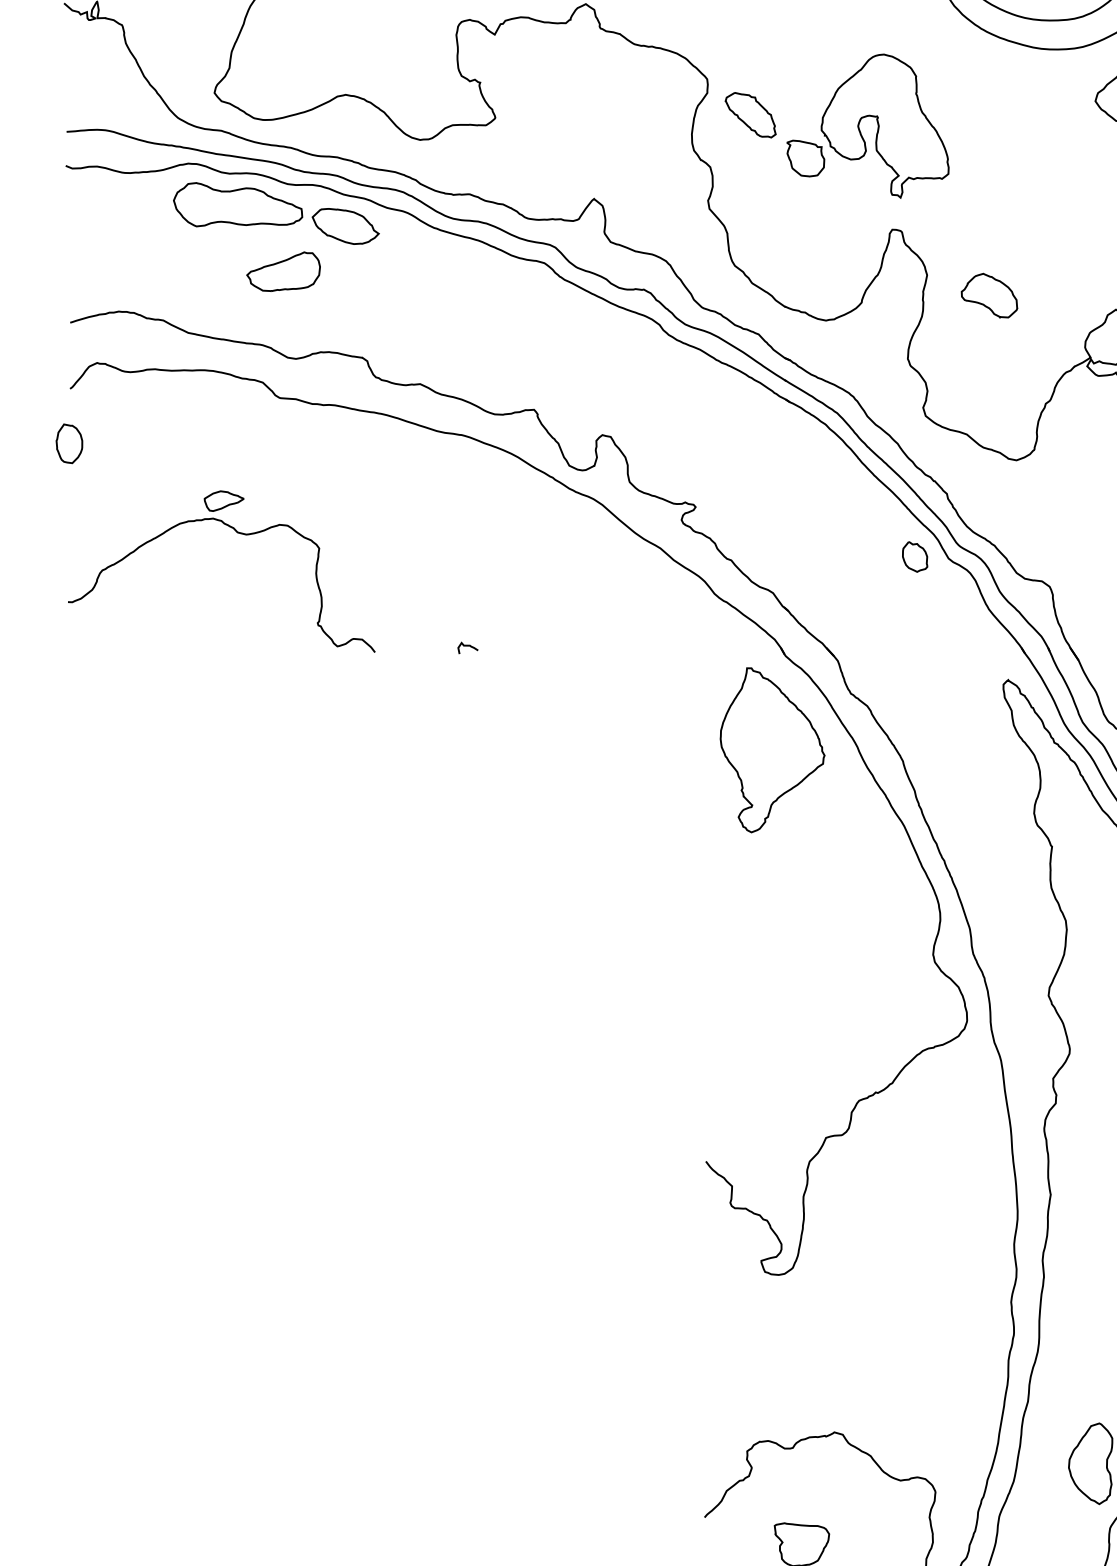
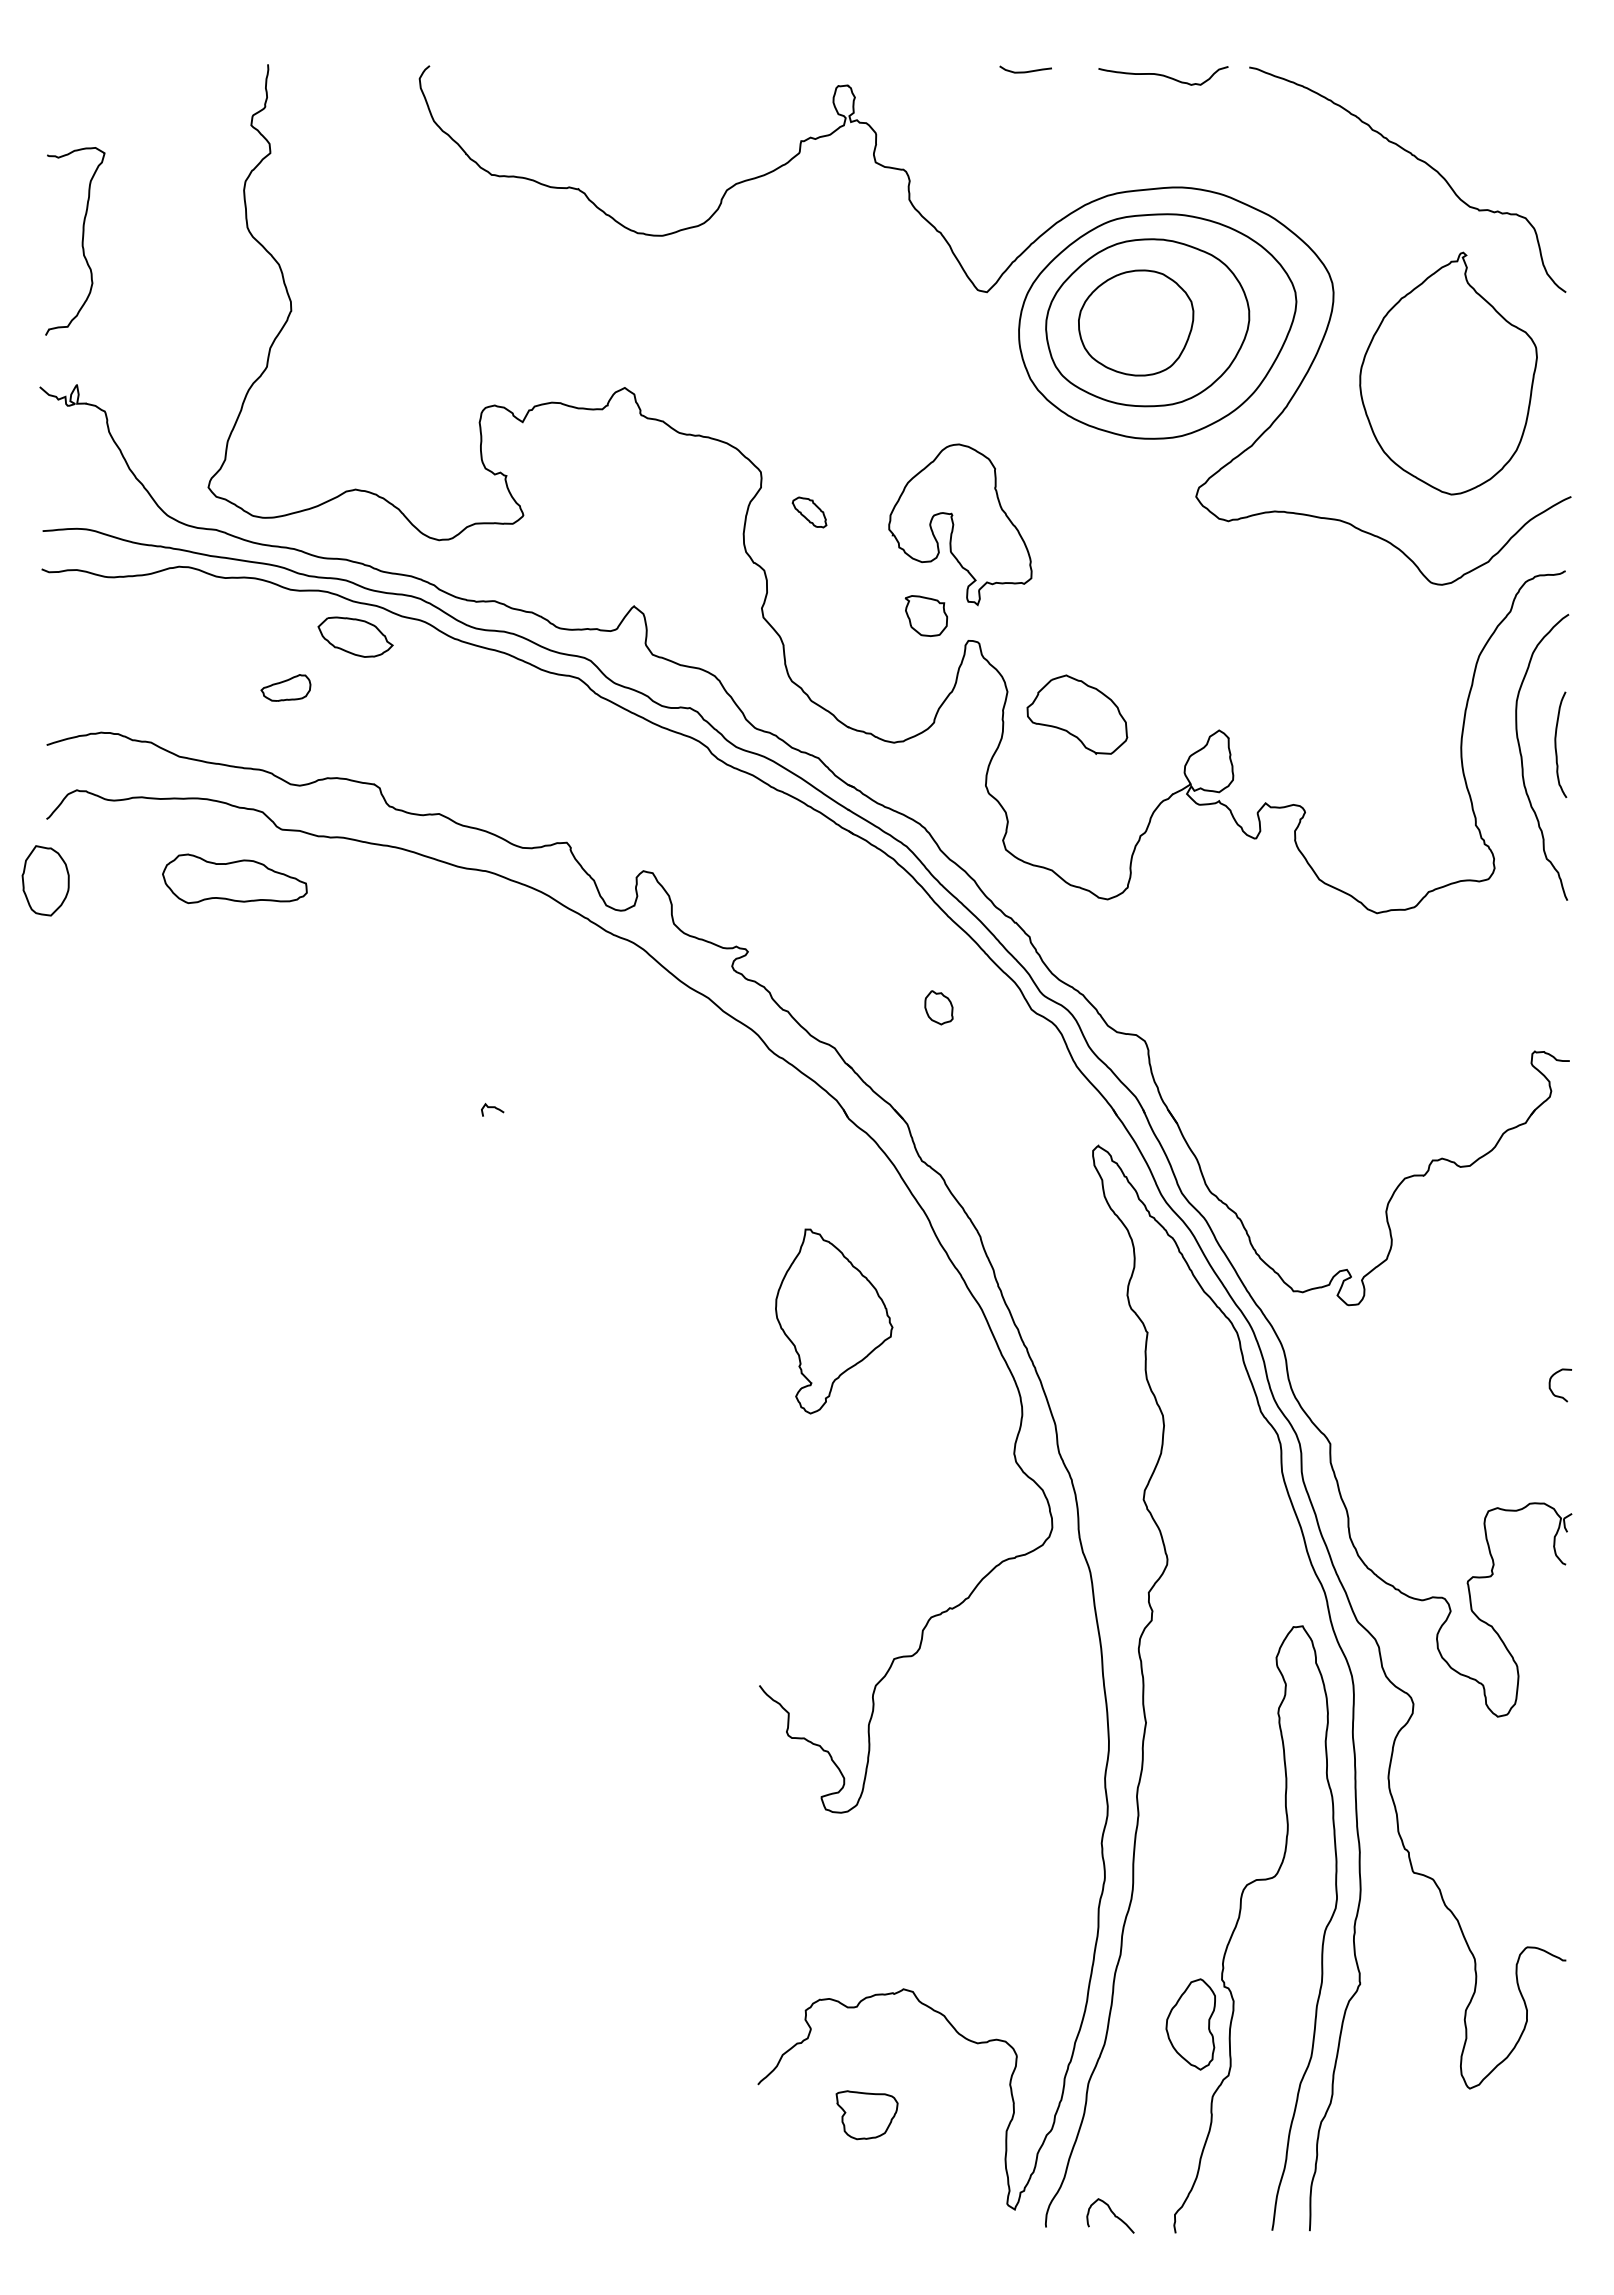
part: (750, 115) -> (809, 512), size x0.6
part: (805, 158) -> (926, 615), moved
part: (237, 204) -> (234, 878), moved
part: (283, 271) -> (285, 687), size x0.6
part: (989, 295) -> (1077, 714), size x1.6
part: (69, 443) -> (45, 880), size x1.6
part: (237, 533) -> (234, 981), removed
part: (914, 556) -> (938, 1007), moved
part: (772, 750) -> (834, 1321), moved

